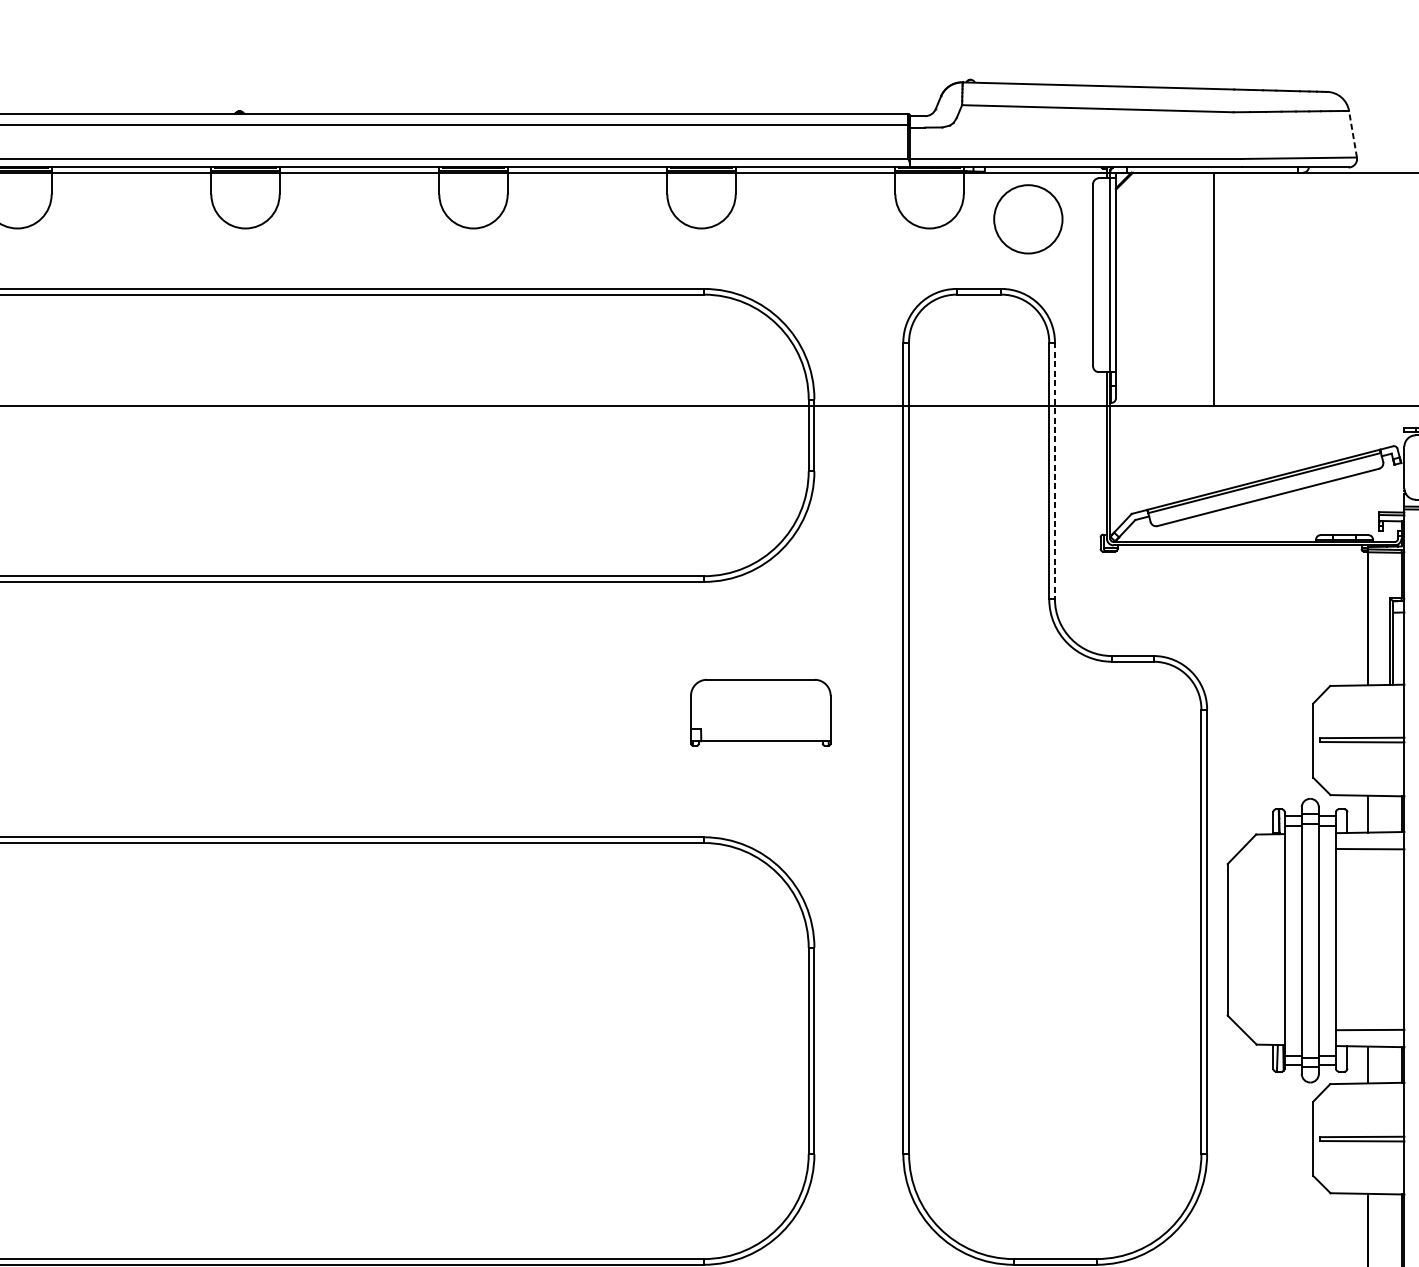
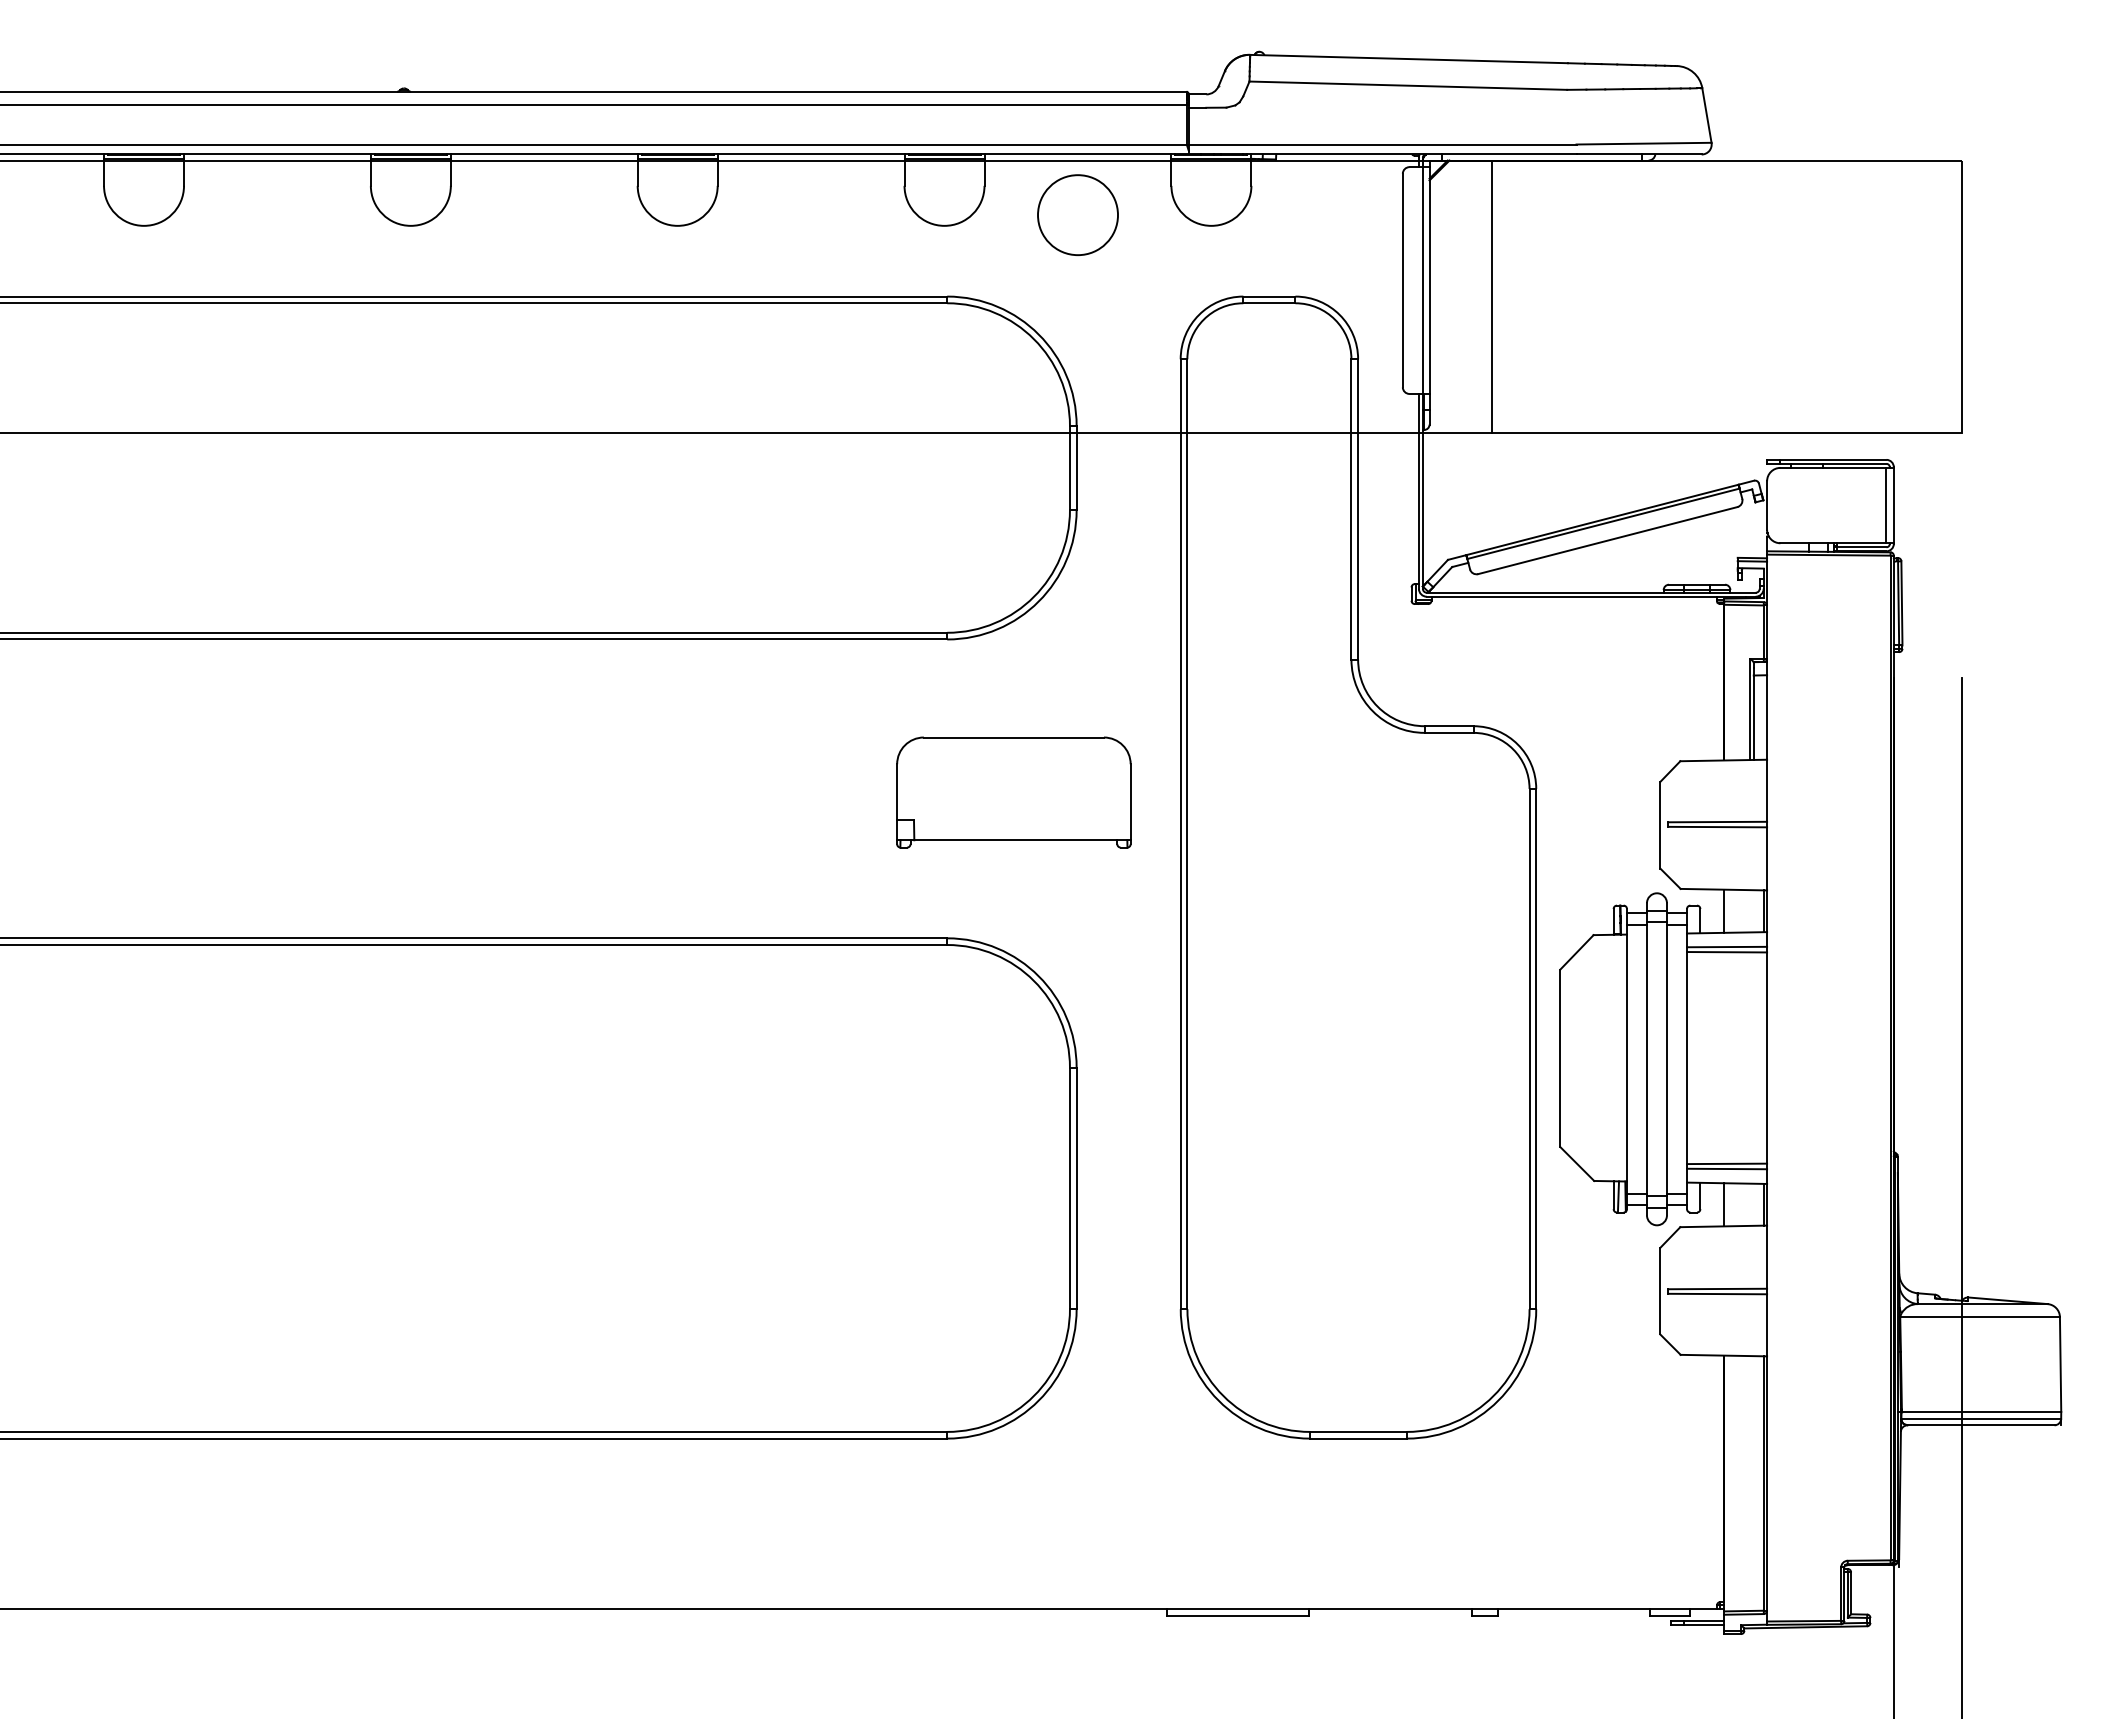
line: (1352, 134) -> (1706, 115), dashed -> solid
circle: (1027, 218) -> (1077, 214), moved
line: (1214, 288) -> (1491, 296), moved
line: (1055, 470) -> (1358, 509), dashed -> solid
part: (760, 712) -> (1013, 792), size x1.43
line: (1370, 844) -> (1727, 946), added
line: (1370, 1033) -> (1727, 1168), added

